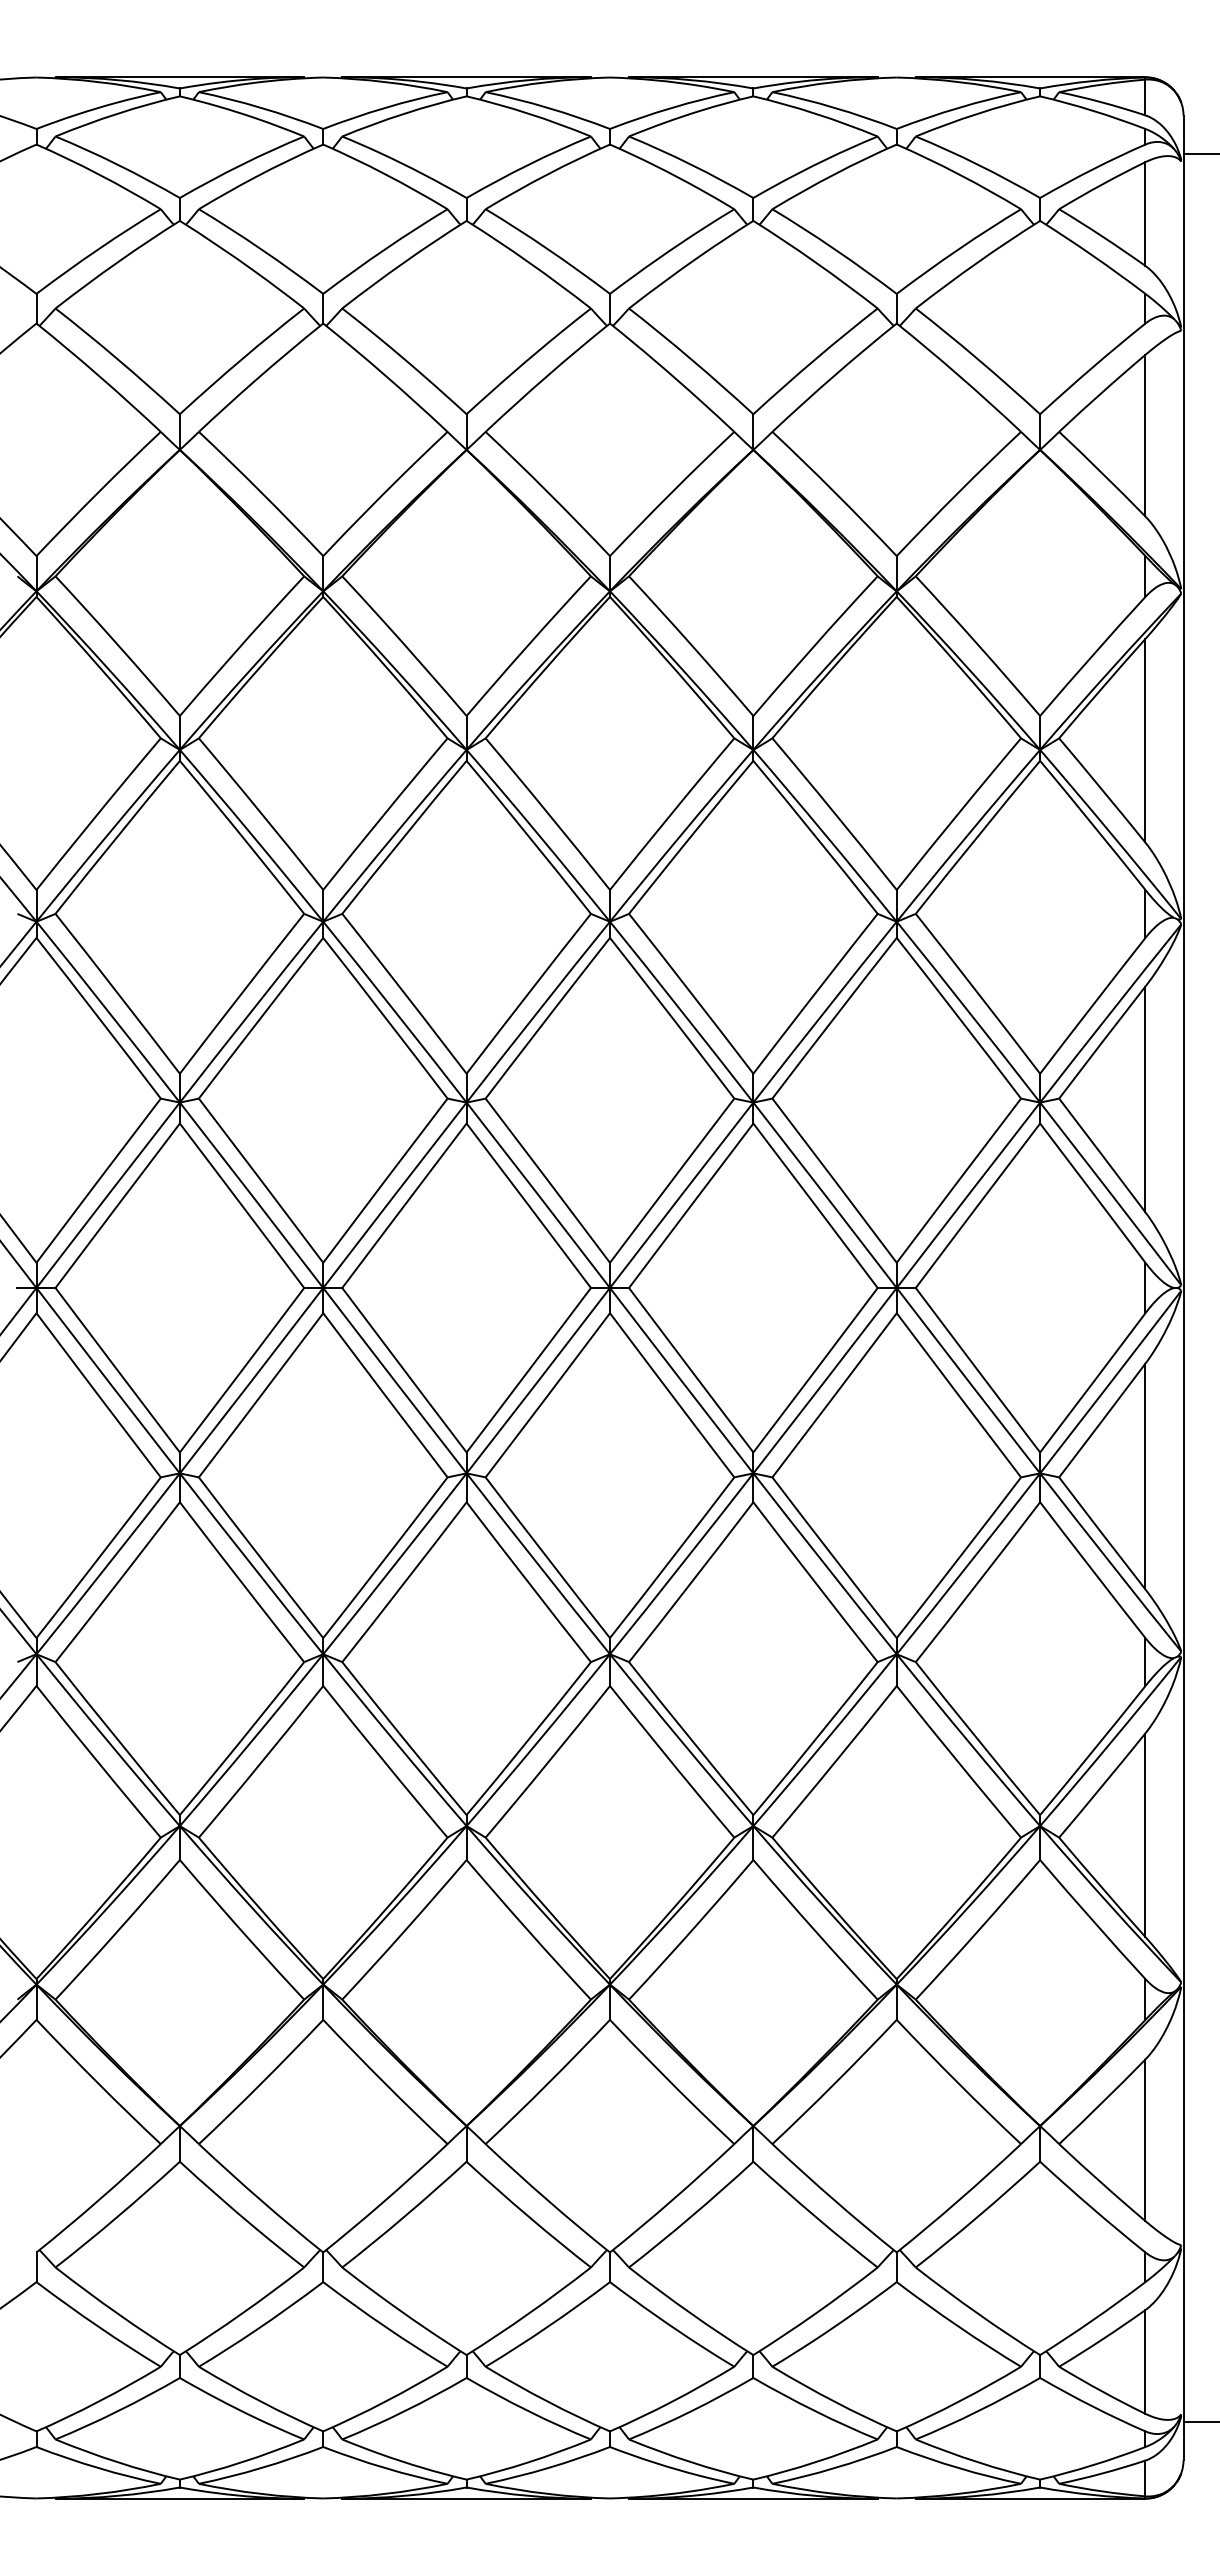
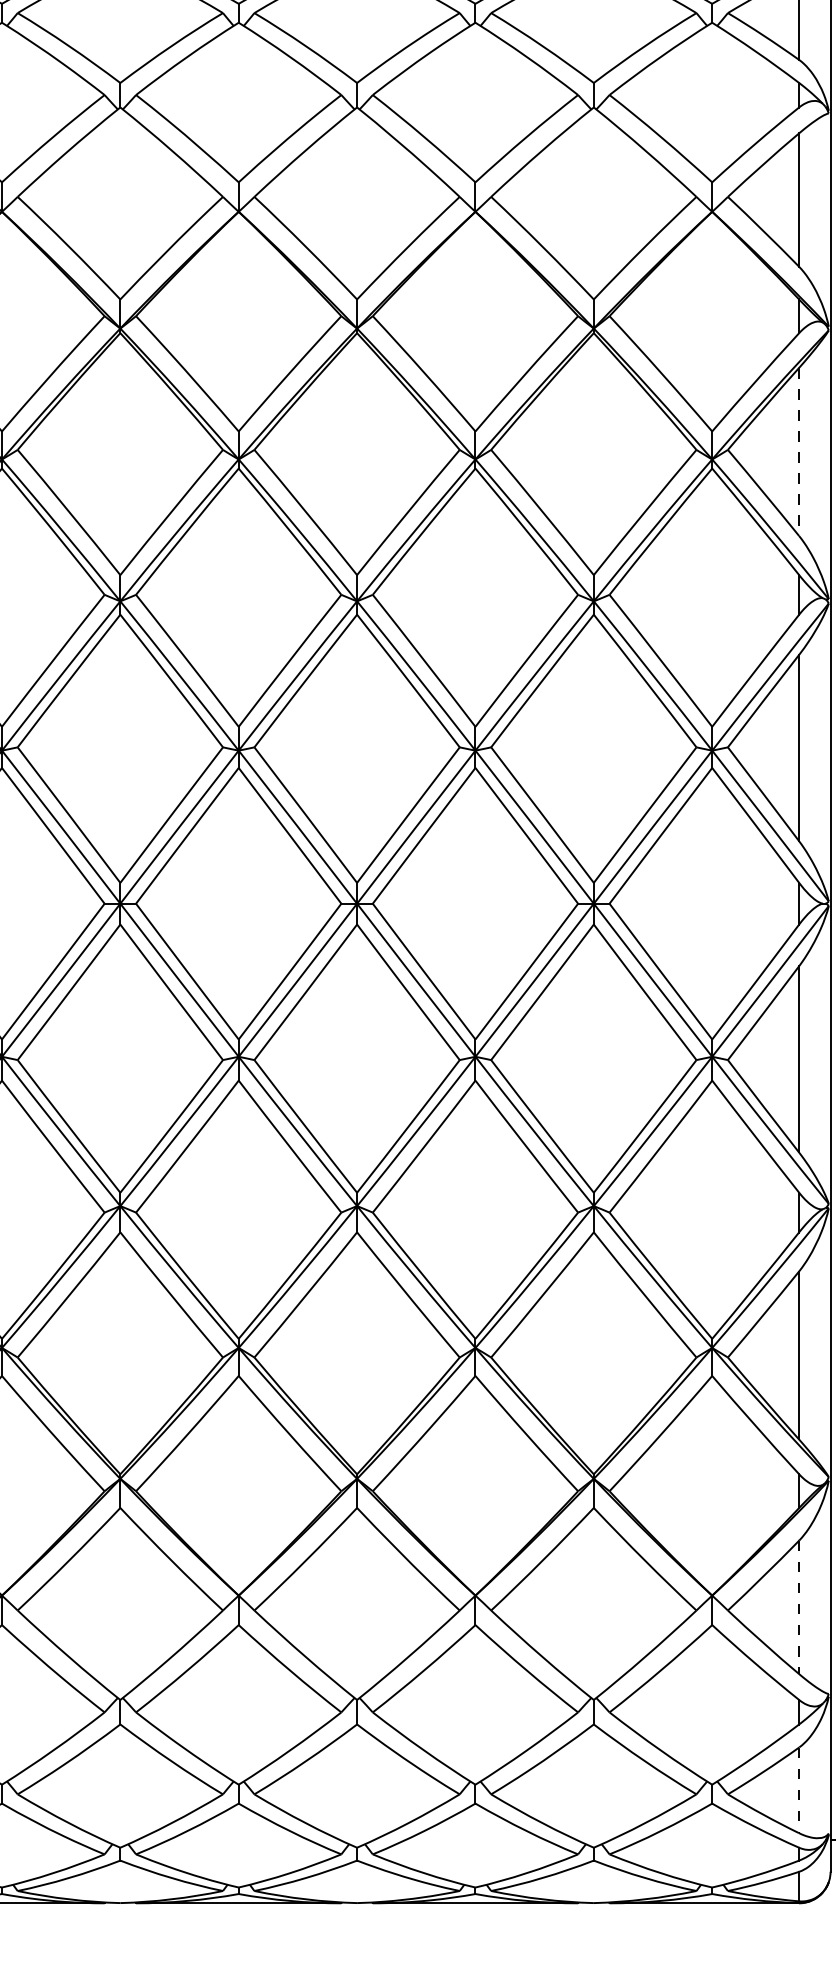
line: (1145, 740) -> (799, 451), solid -> dashed
line: (1145, 2140) -> (799, 1607), solid -> dashed
line: (1145, 2361) -> (799, 1790), solid -> dashed

